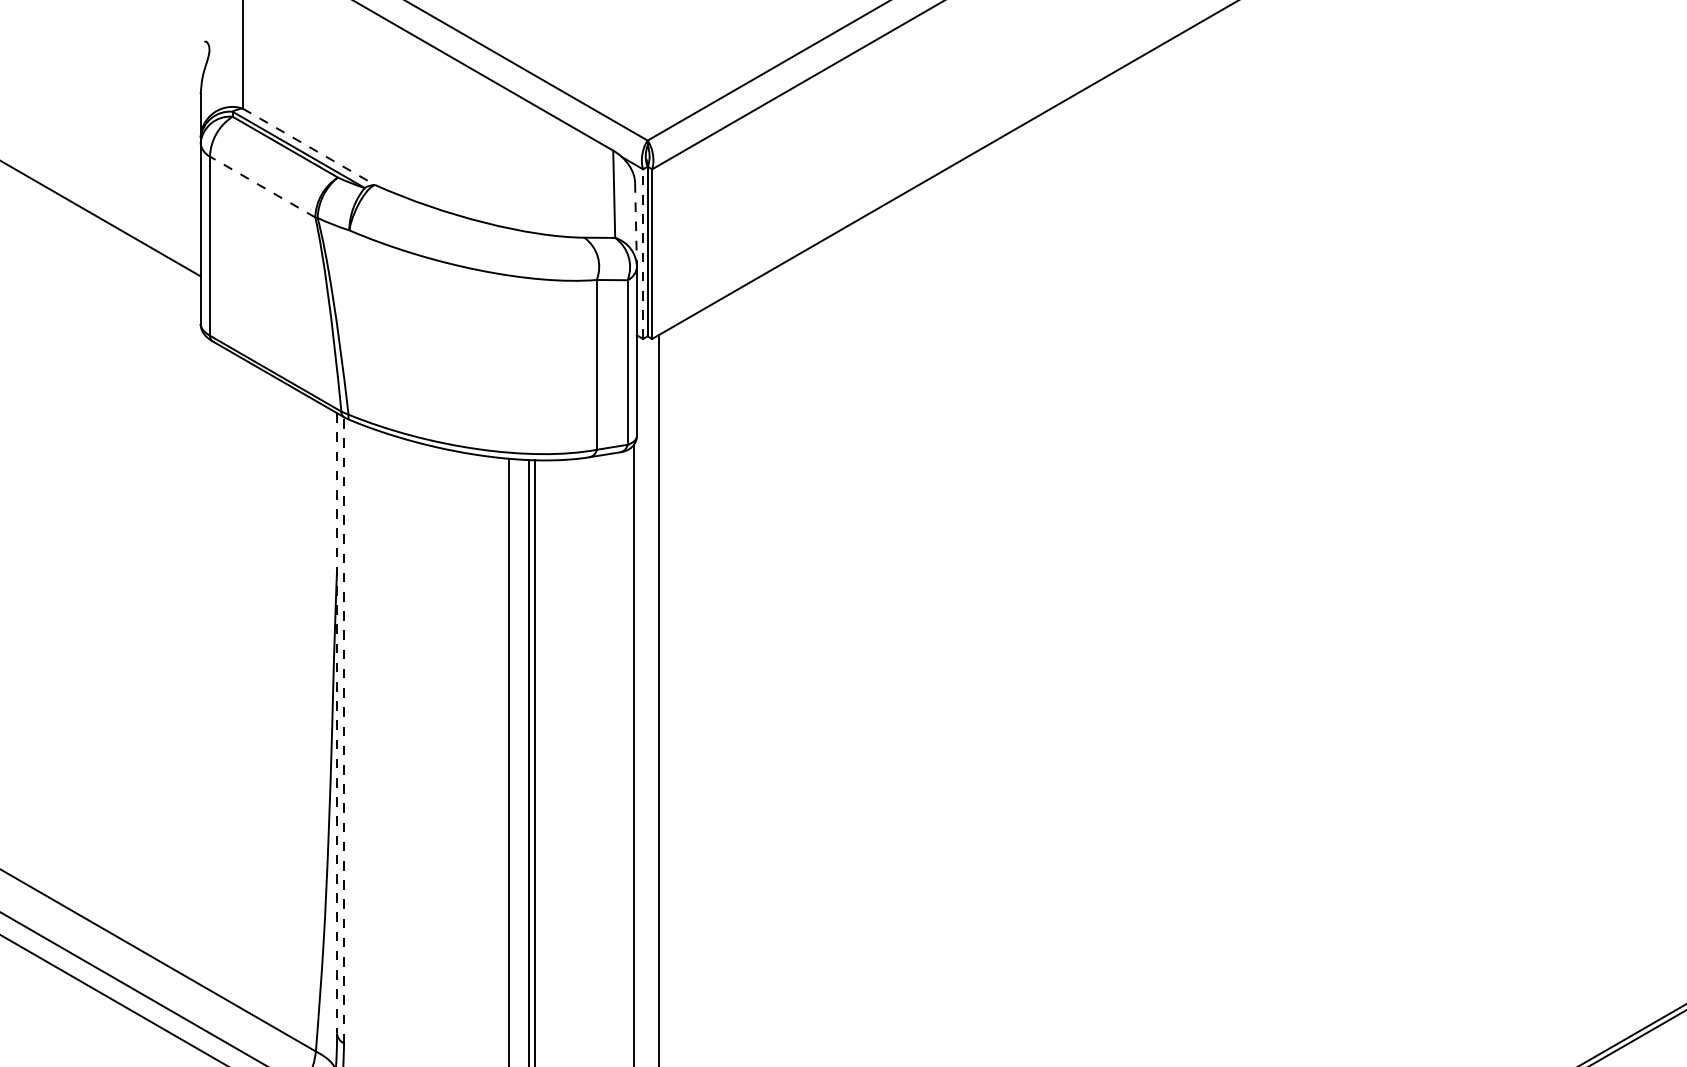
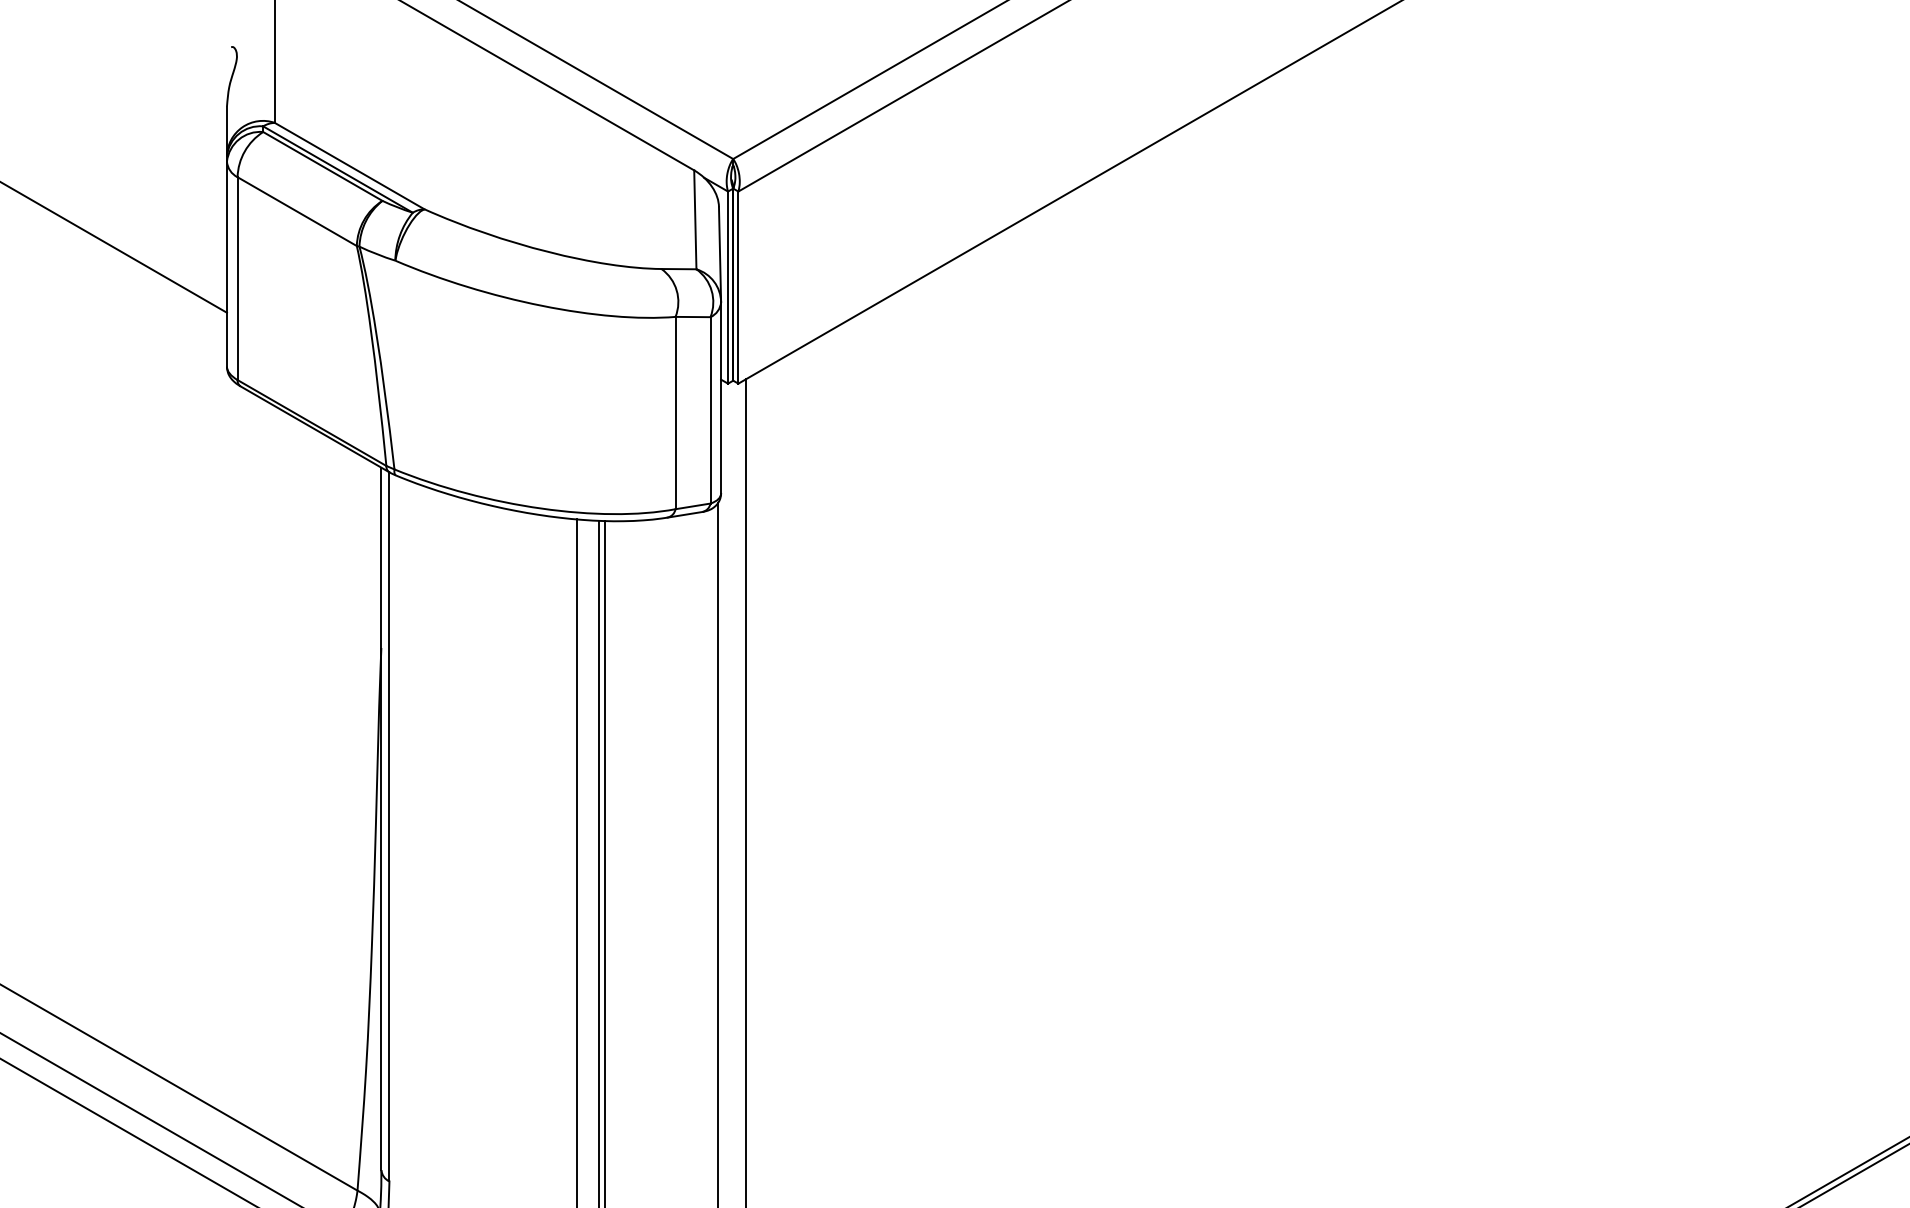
line: (309, 147) -> (350, 166), dashed -> solid
line: (262, 186) -> (297, 211), dashed -> solid
line: (636, 224) -> (720, 254), dashed -> solid
line: (643, 254) -> (728, 287), dashed -> solid
line: (337, 723) -> (381, 819), dashed -> solid
line: (344, 729) -> (389, 826), dashed -> solid

